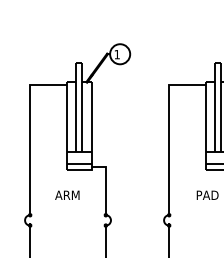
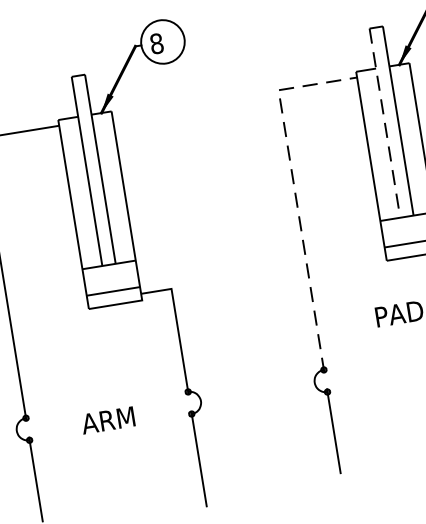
text: (117, 54) -> (157, 43), 1 -> 8
line: (215, 108) -> (386, 125), solid -> dashed
line: (169, 131) -> (295, 190), solid -> dashed
text: (67, 194) -> (108, 418), moved

